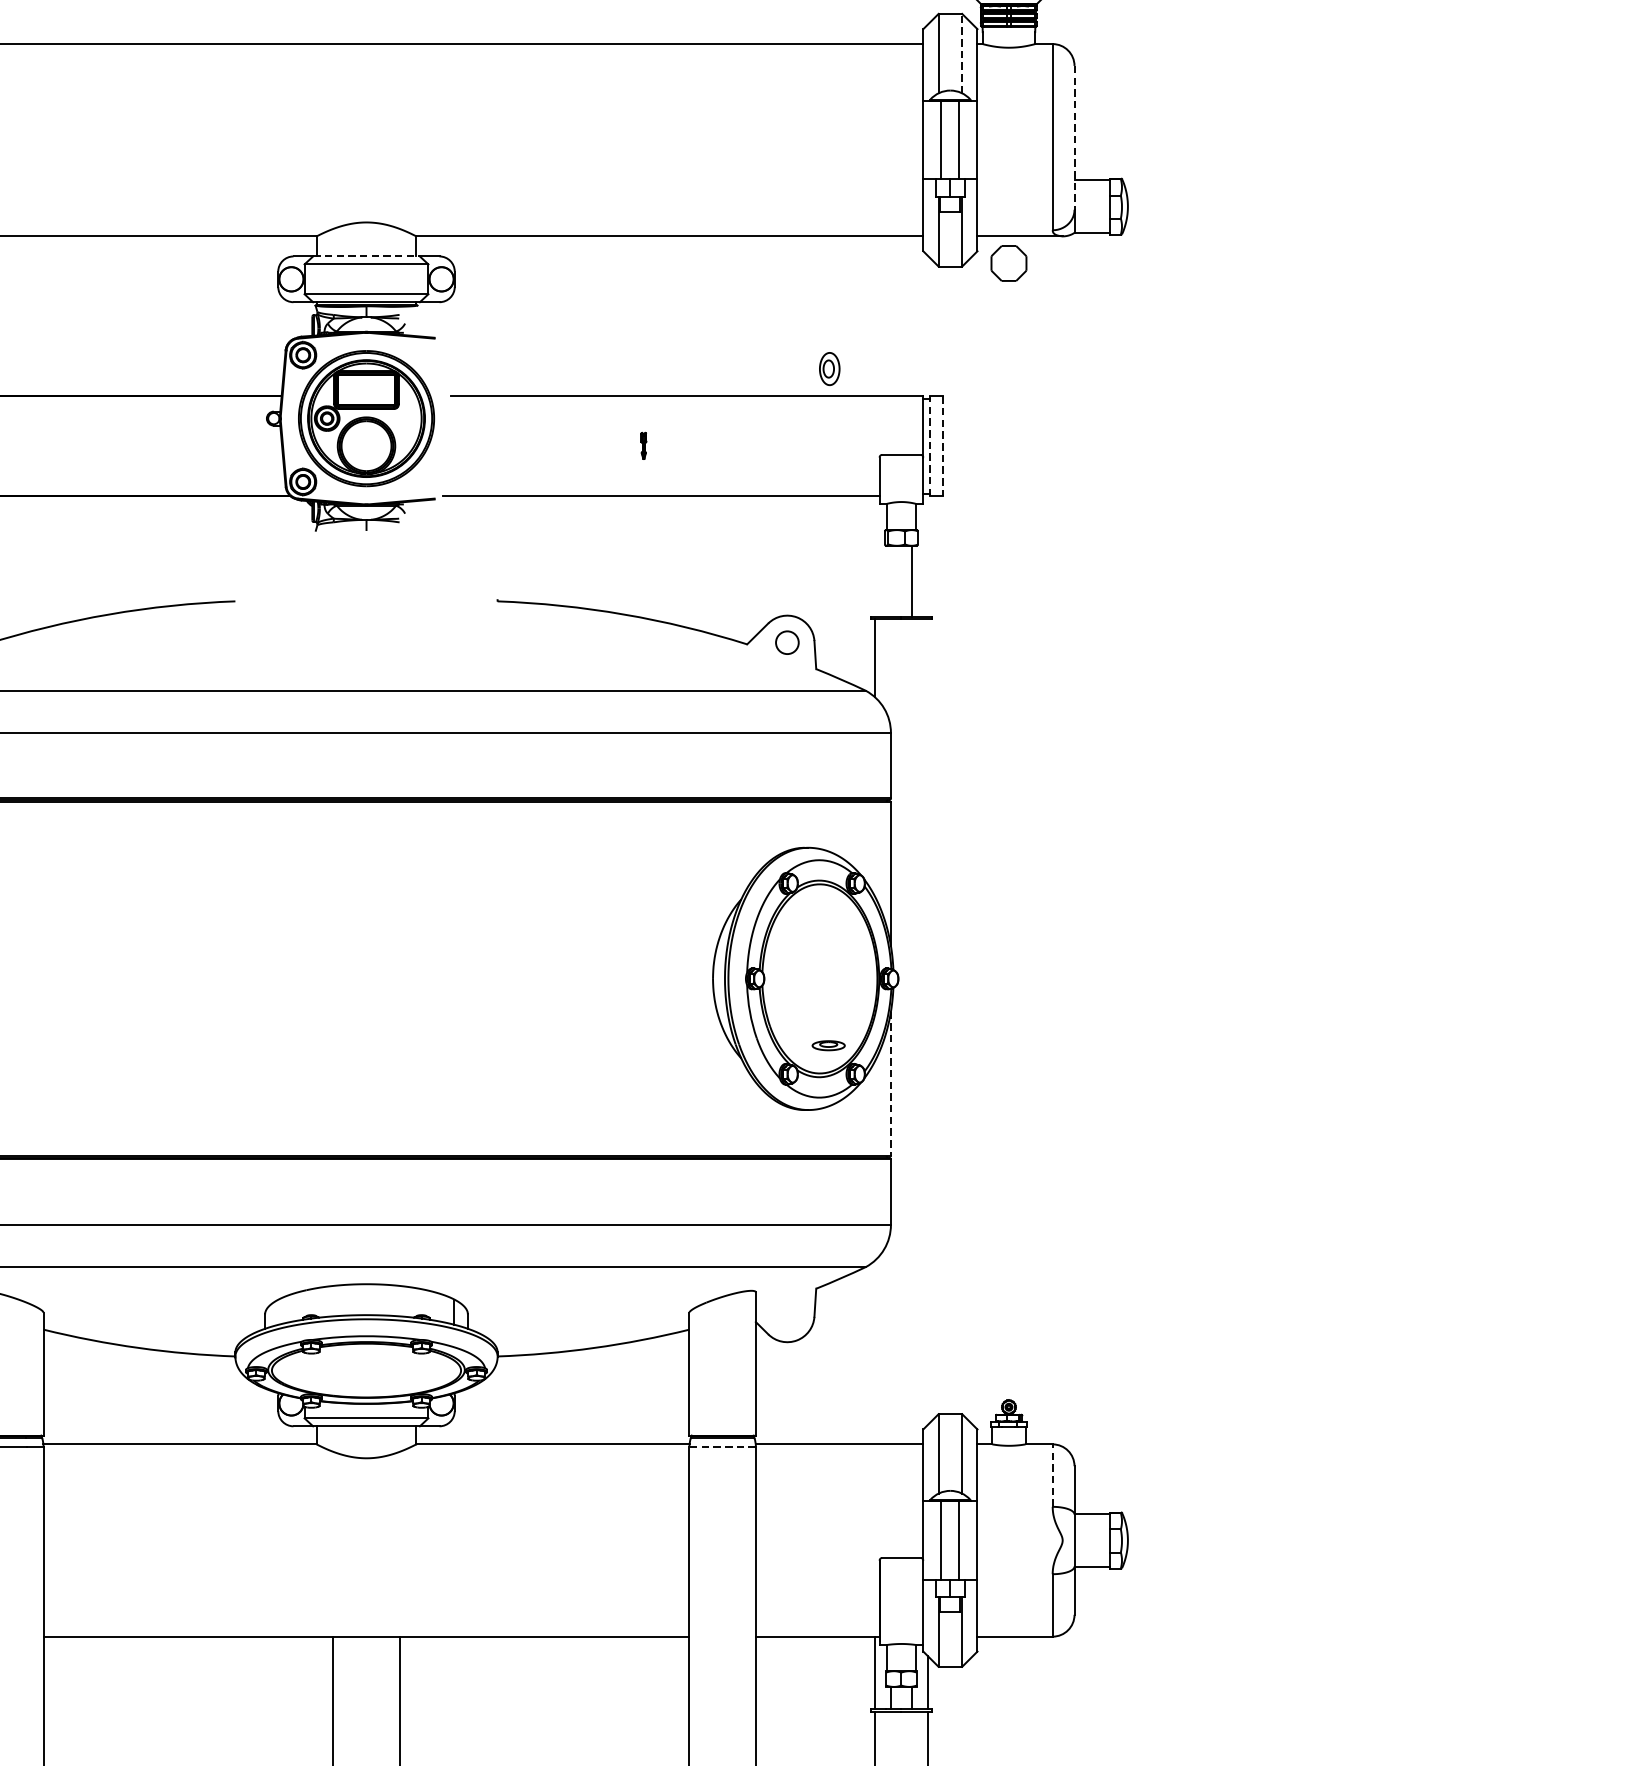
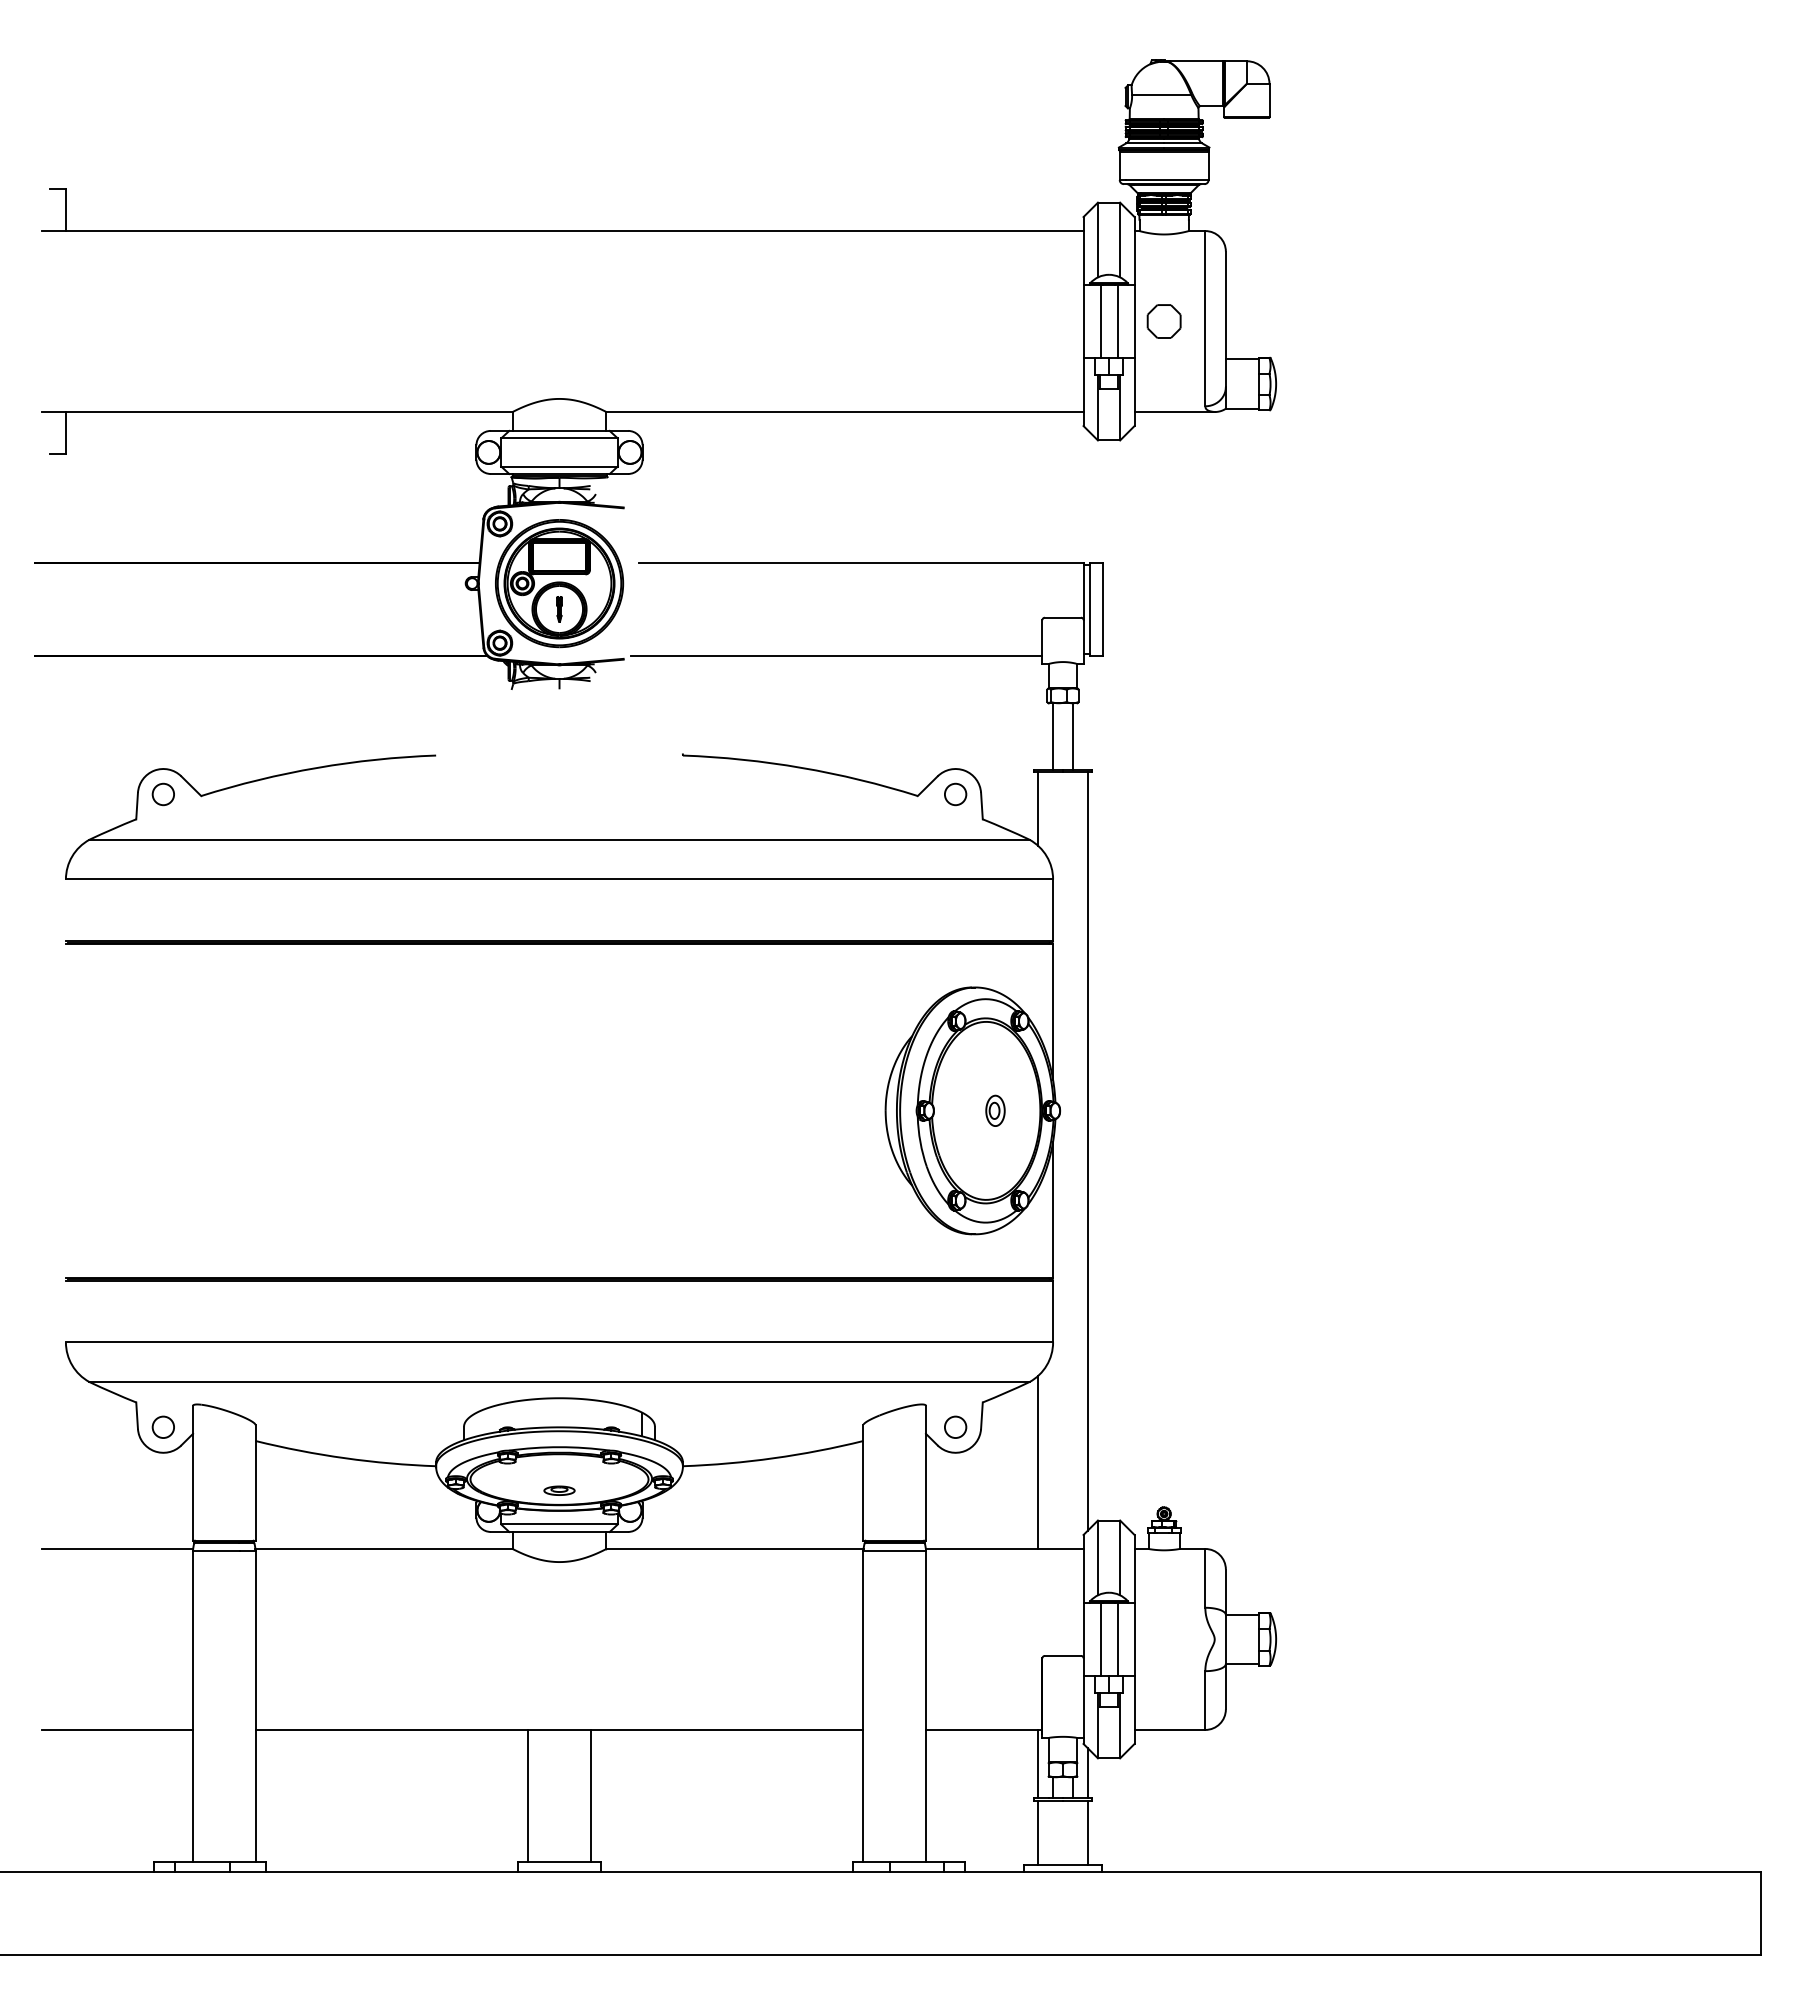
line: (962, 53) -> (1120, 239), dashed -> solid
line: (1074, 138) -> (1225, 319), dashed -> solid
line: (367, 255) -> (560, 430), dashed -> solid
part: (1008, 263) -> (1163, 321), moved
part: (829, 368) -> (995, 1110), moved
part: (643, 446) -> (559, 609), moved
line: (930, 446) -> (1090, 609), dashed -> solid
line: (943, 446) -> (1102, 609), dashed -> solid
line: (890, 581) -> (1052, 736), added
line: (927, 1022) -> (1087, 1151), added
part: (828, 1045) -> (559, 1490), moved
line: (891, 1083) -> (1053, 1209), dashed -> solid
circle: (787, 1314) -> (955, 1426), added
line: (875, 1351) -> (1038, 1461), added
line: (722, 1447) -> (894, 1551), dashed -> solid
line: (1052, 1474) -> (1205, 1577), dashed -> solid

